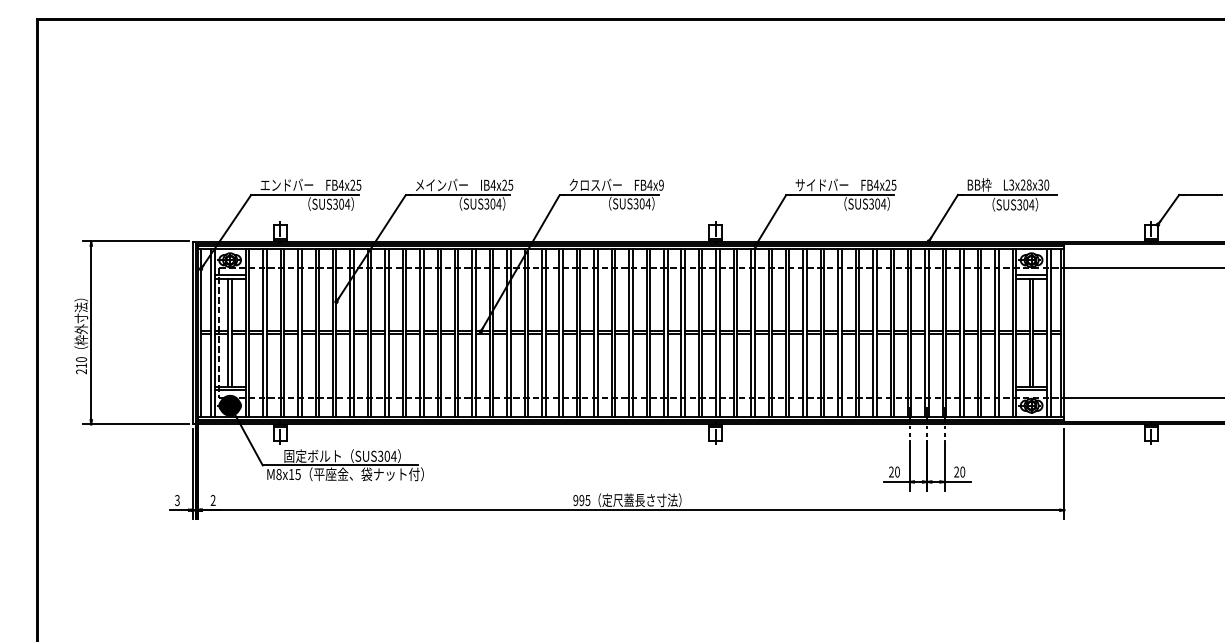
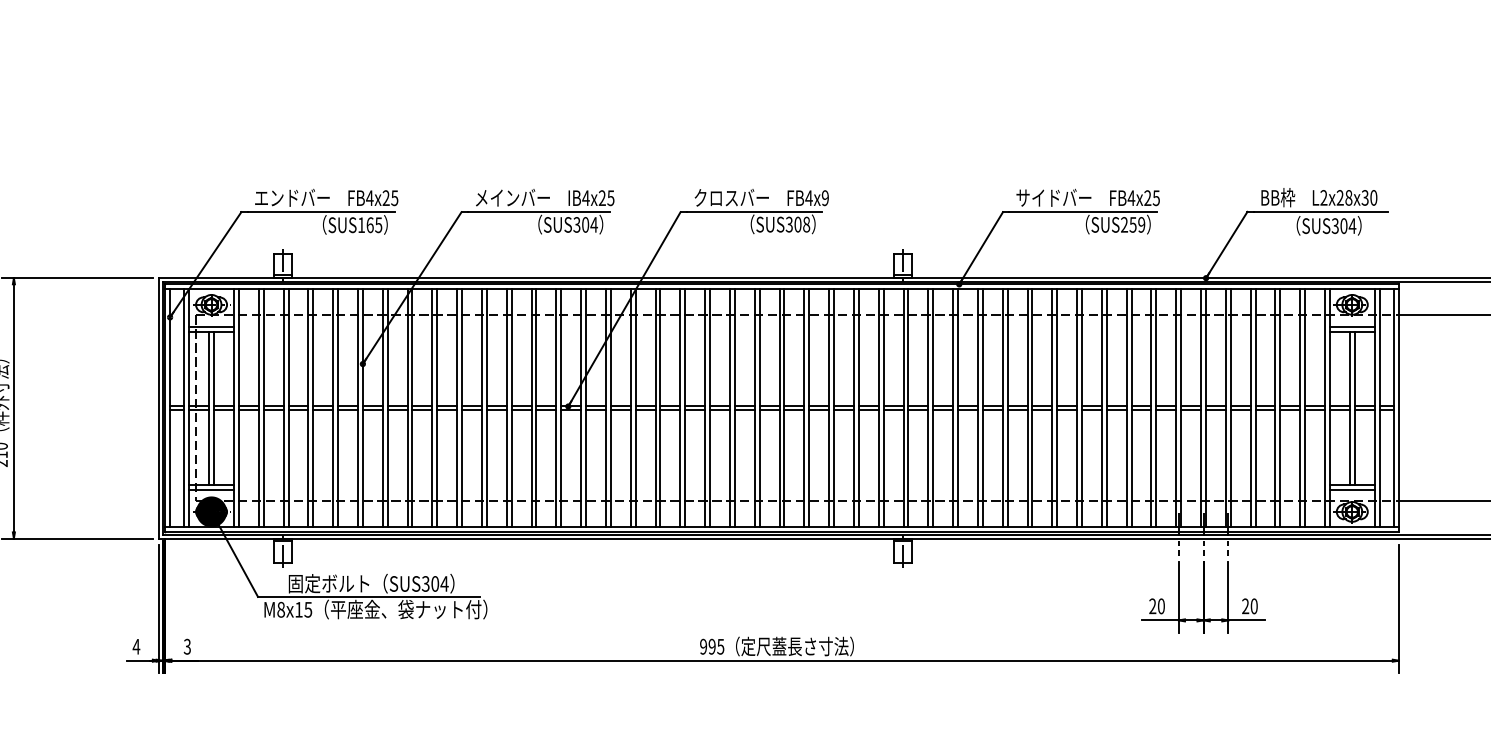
text: (1011, 185) -> (1323, 198), L3x28x30 -> L2x28x30
text: (341, 203) -> (370, 224), SUS304 -> SUS165
text: (647, 203) -> (805, 224), SUS304 -> SUS308
text: (877, 203) -> (1132, 224), SUS304 -> SUS259
text: (177, 500) -> (136, 646), 3 -> 4
text: (212, 500) -> (186, 646), 2 -> 3

